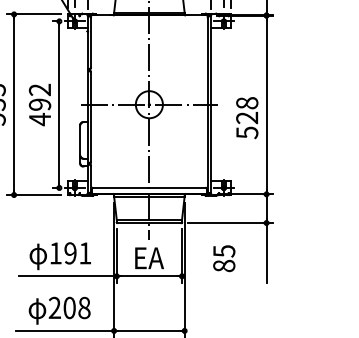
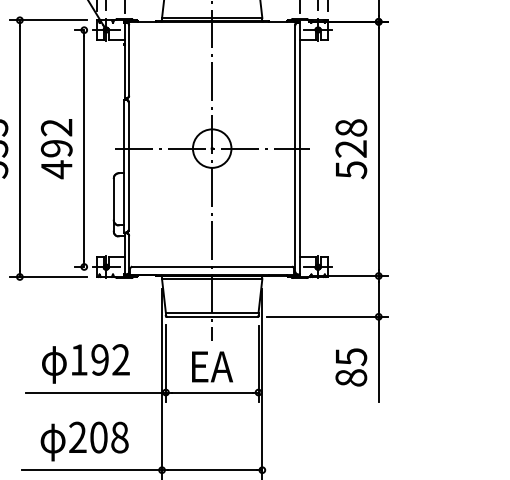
text: (247, 118) -> (351, 149), moved
text: (85, 253) -> (121, 360), 191 -> 192
text: (224, 258) -> (351, 367), moved

